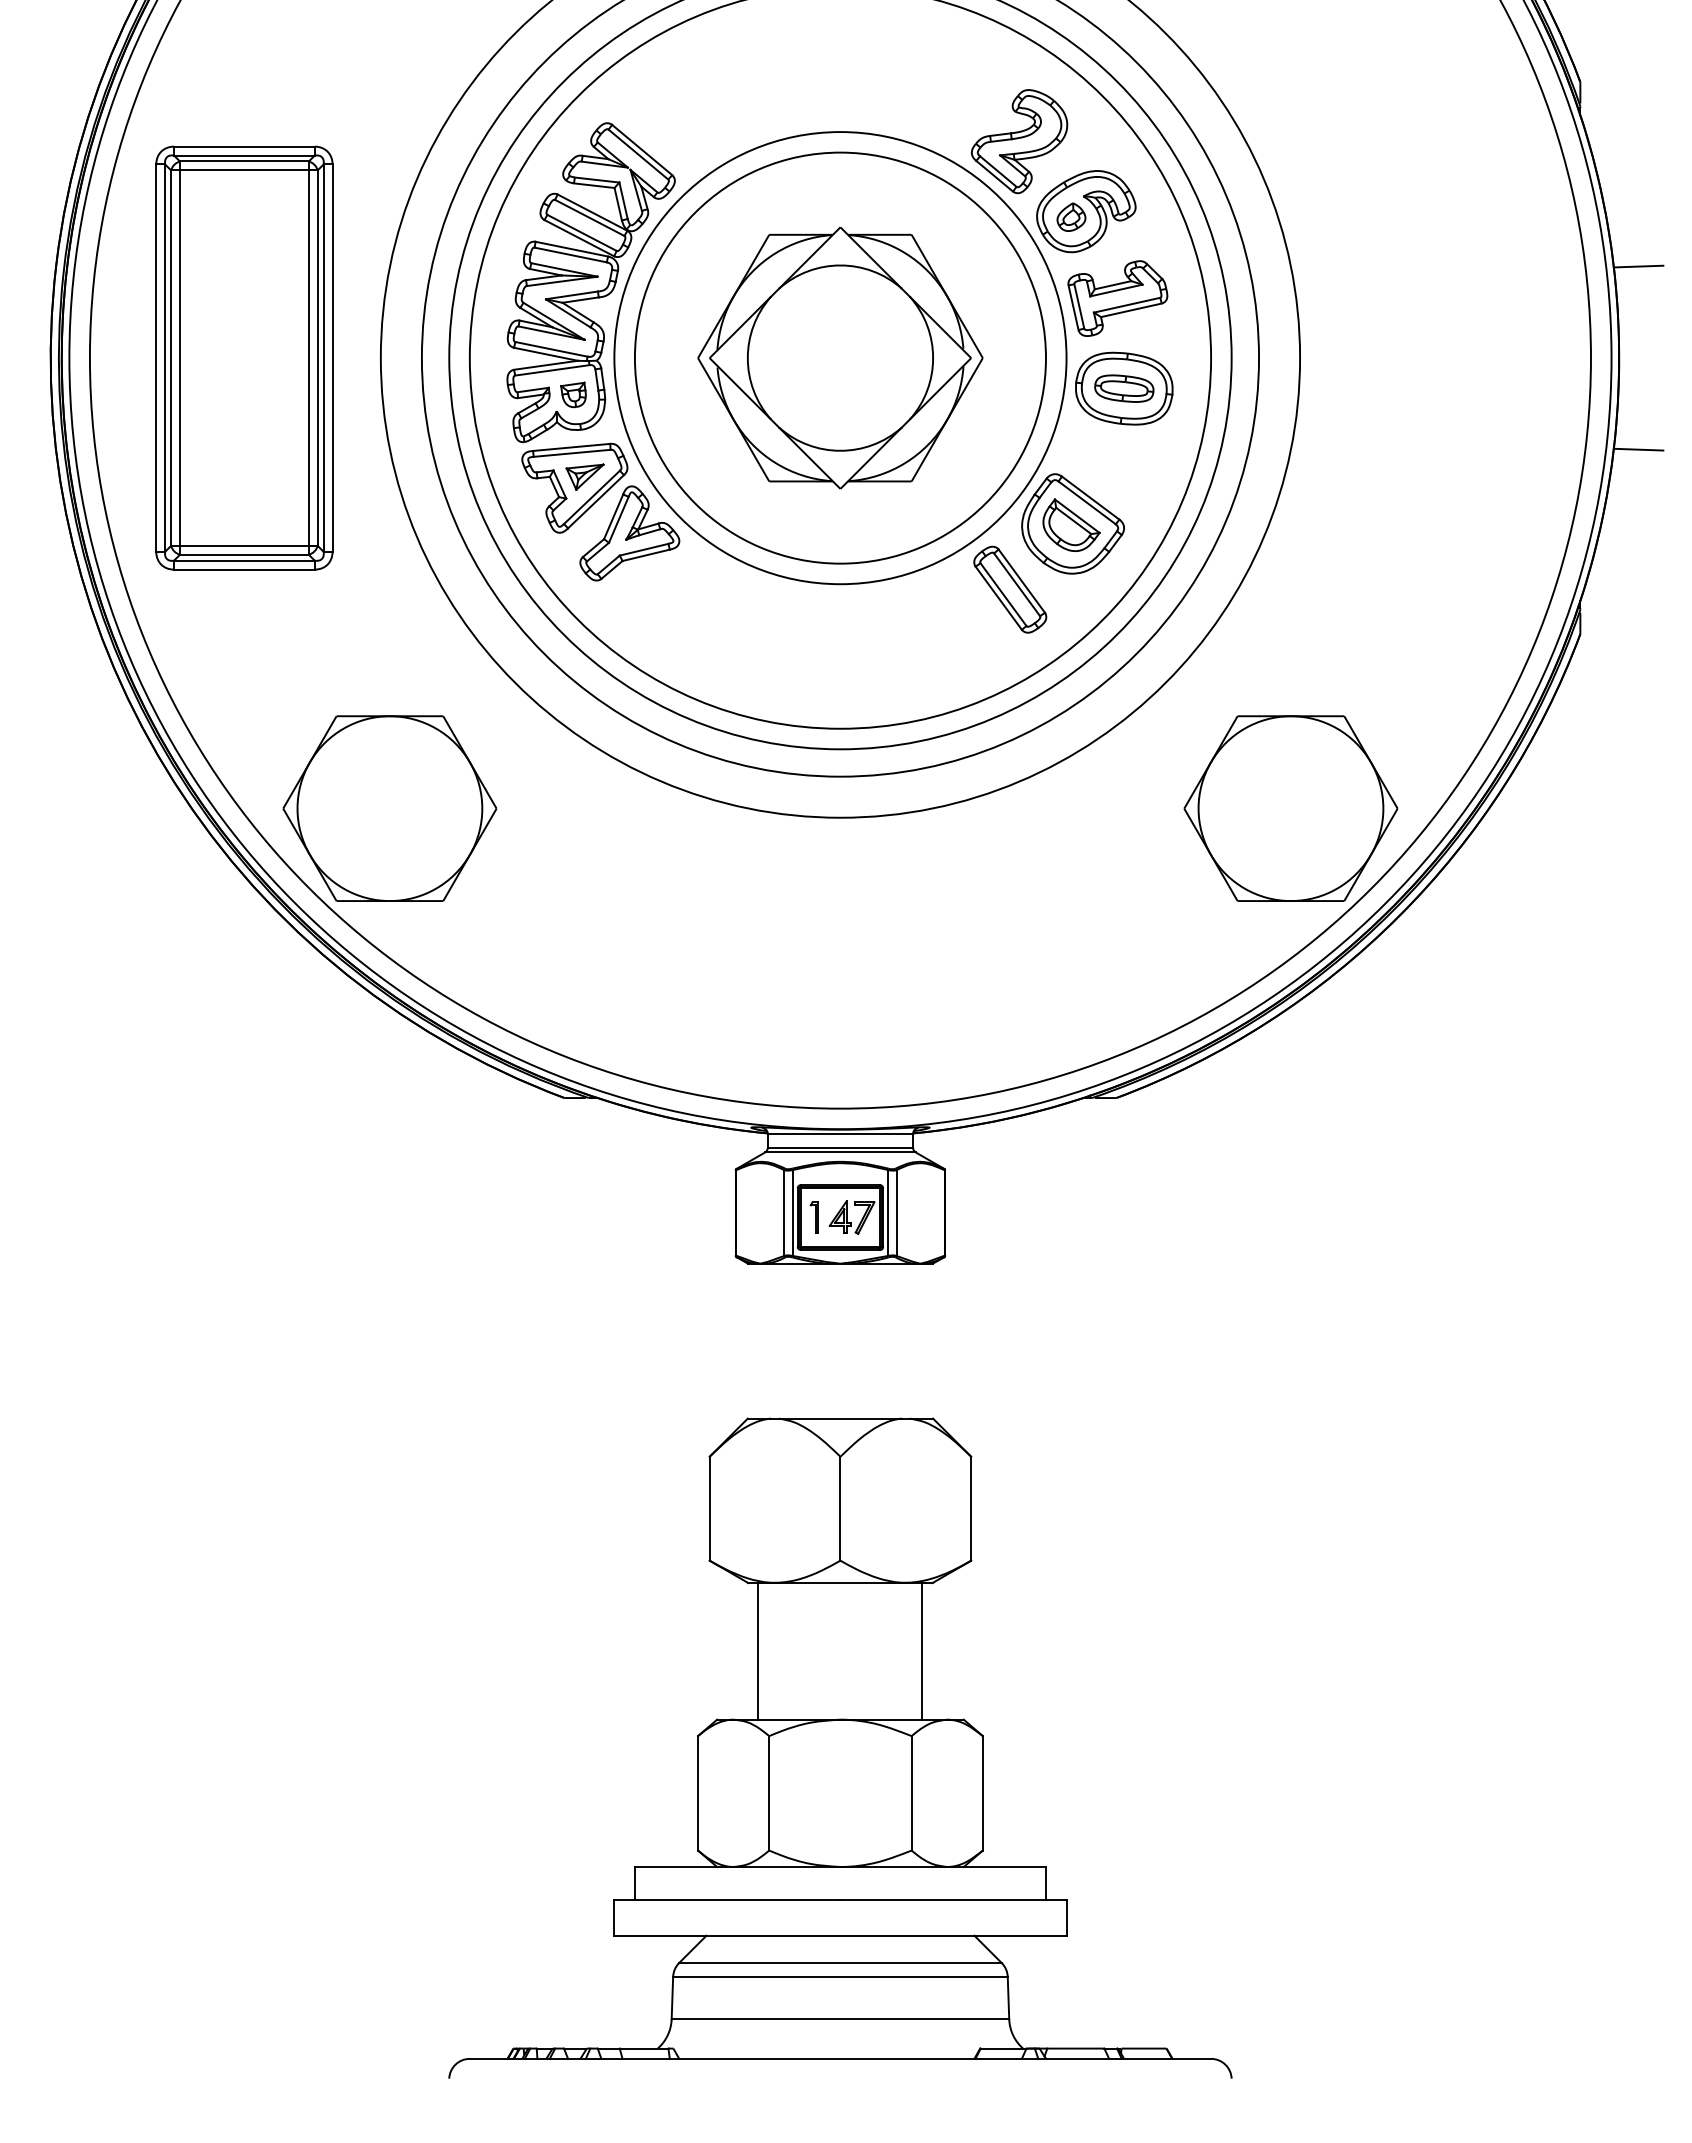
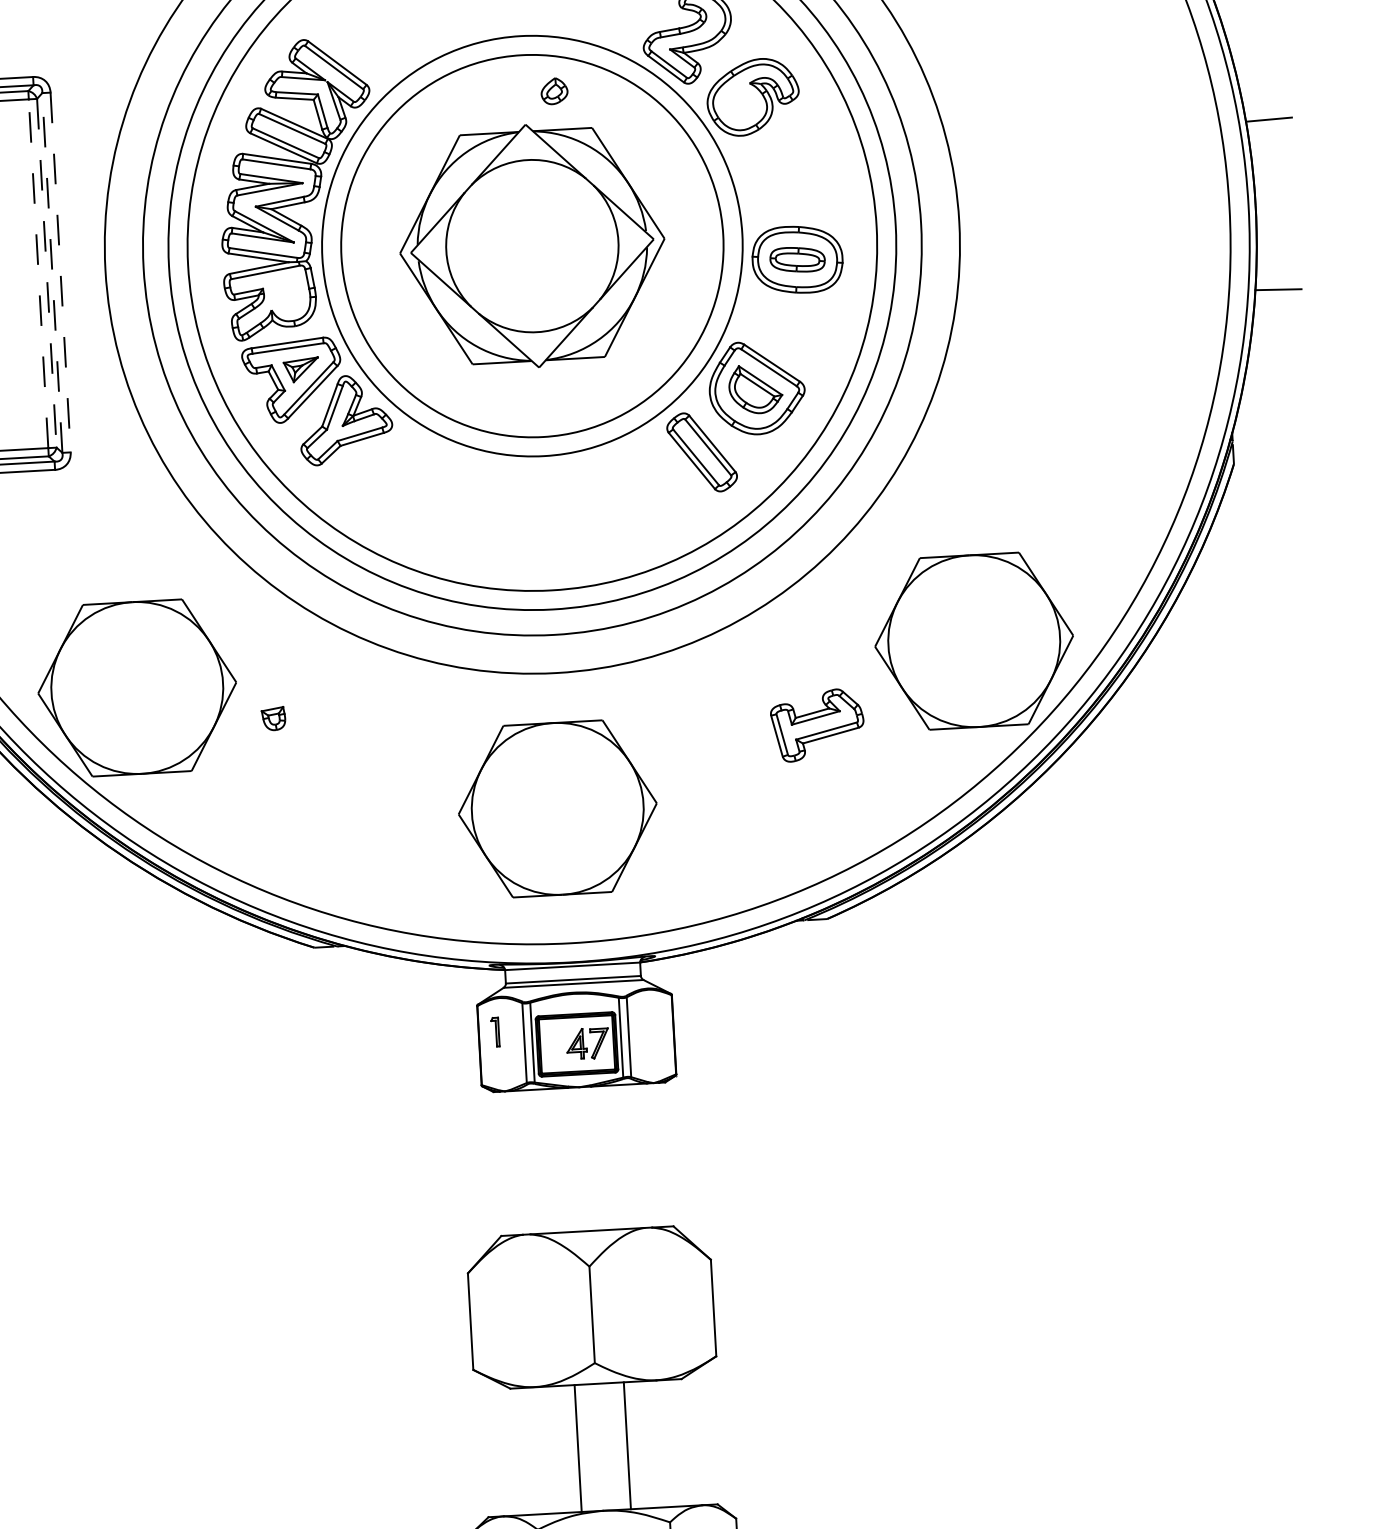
part: (1071, 216) -> (554, 90), moved
part: (1117, 298) -> (817, 725), moved
line: (308, 358) -> (38, 274), solid -> dashed
line: (317, 358) -> (46, 273), solid -> dashed
line: (323, 358) -> (52, 273), solid -> dashed
line: (332, 358) -> (60, 272), solid -> dashed
part: (573, 394) -> (273, 718), moved
part: (833, 963) -> (557, 808), added
part: (813, 1217) -> (494, 1032), moved
line: (758, 1651) -> (578, 1448), moved
line: (922, 1651) -> (627, 1445), moved

